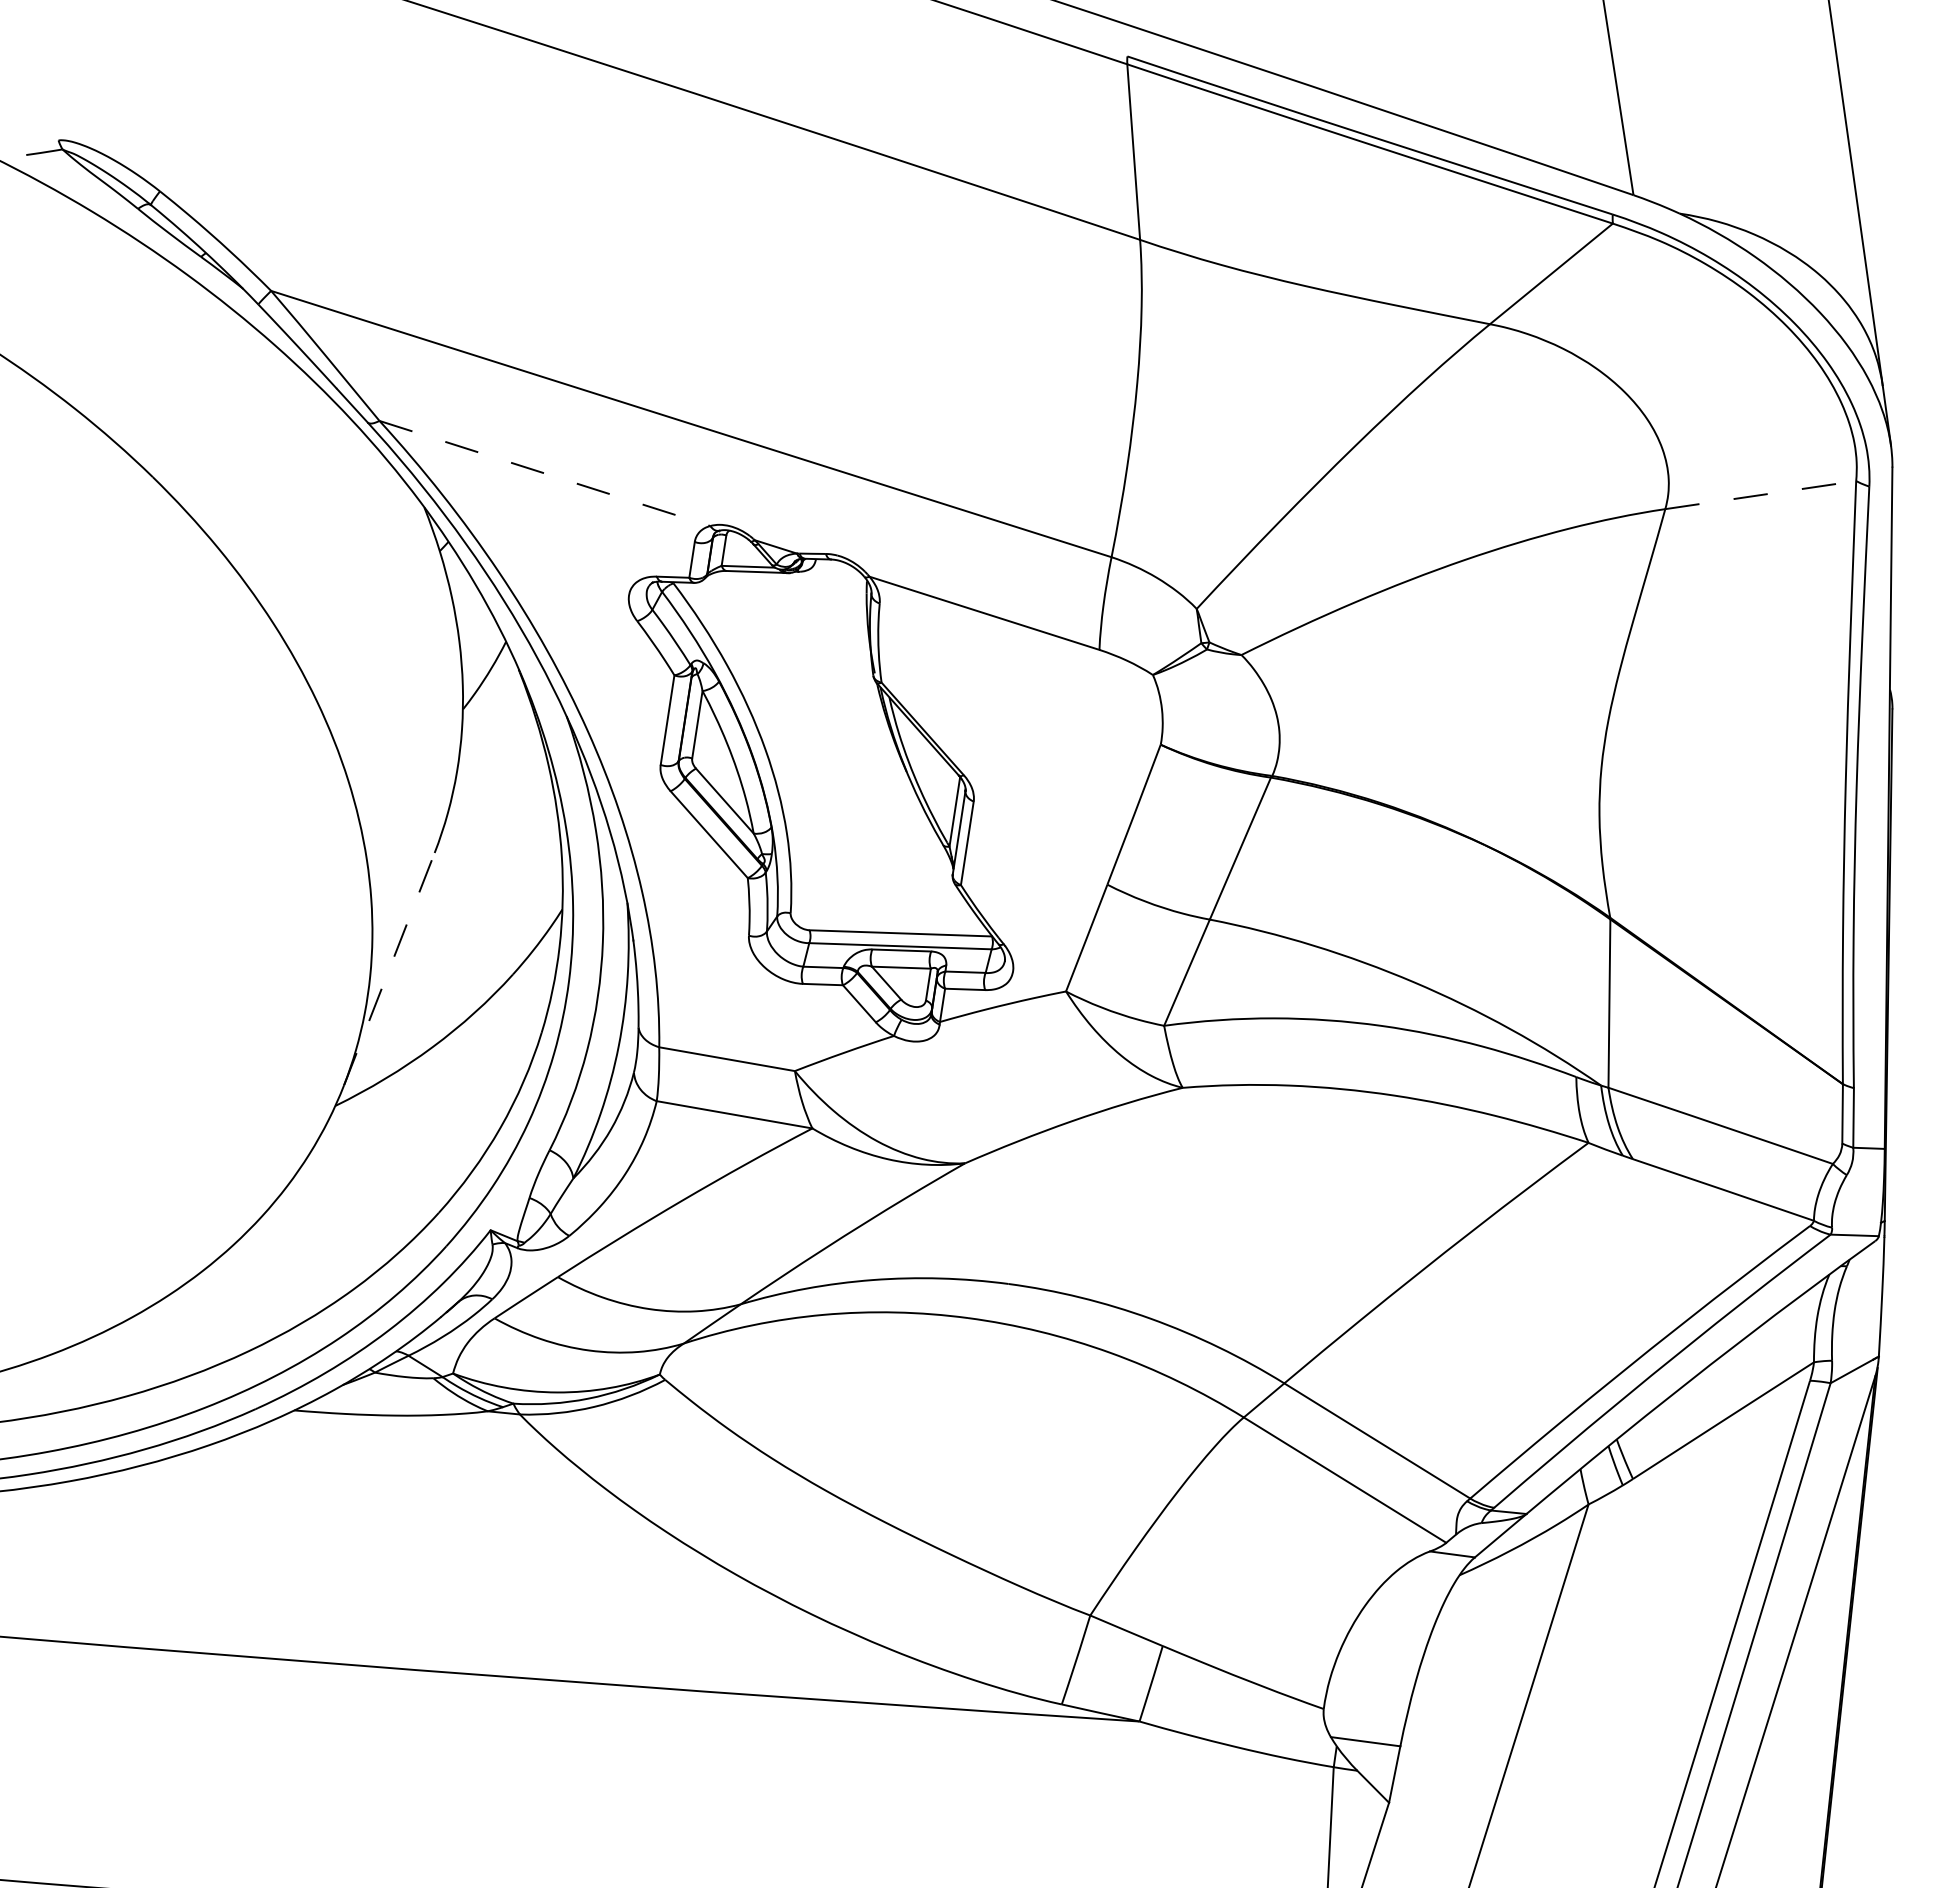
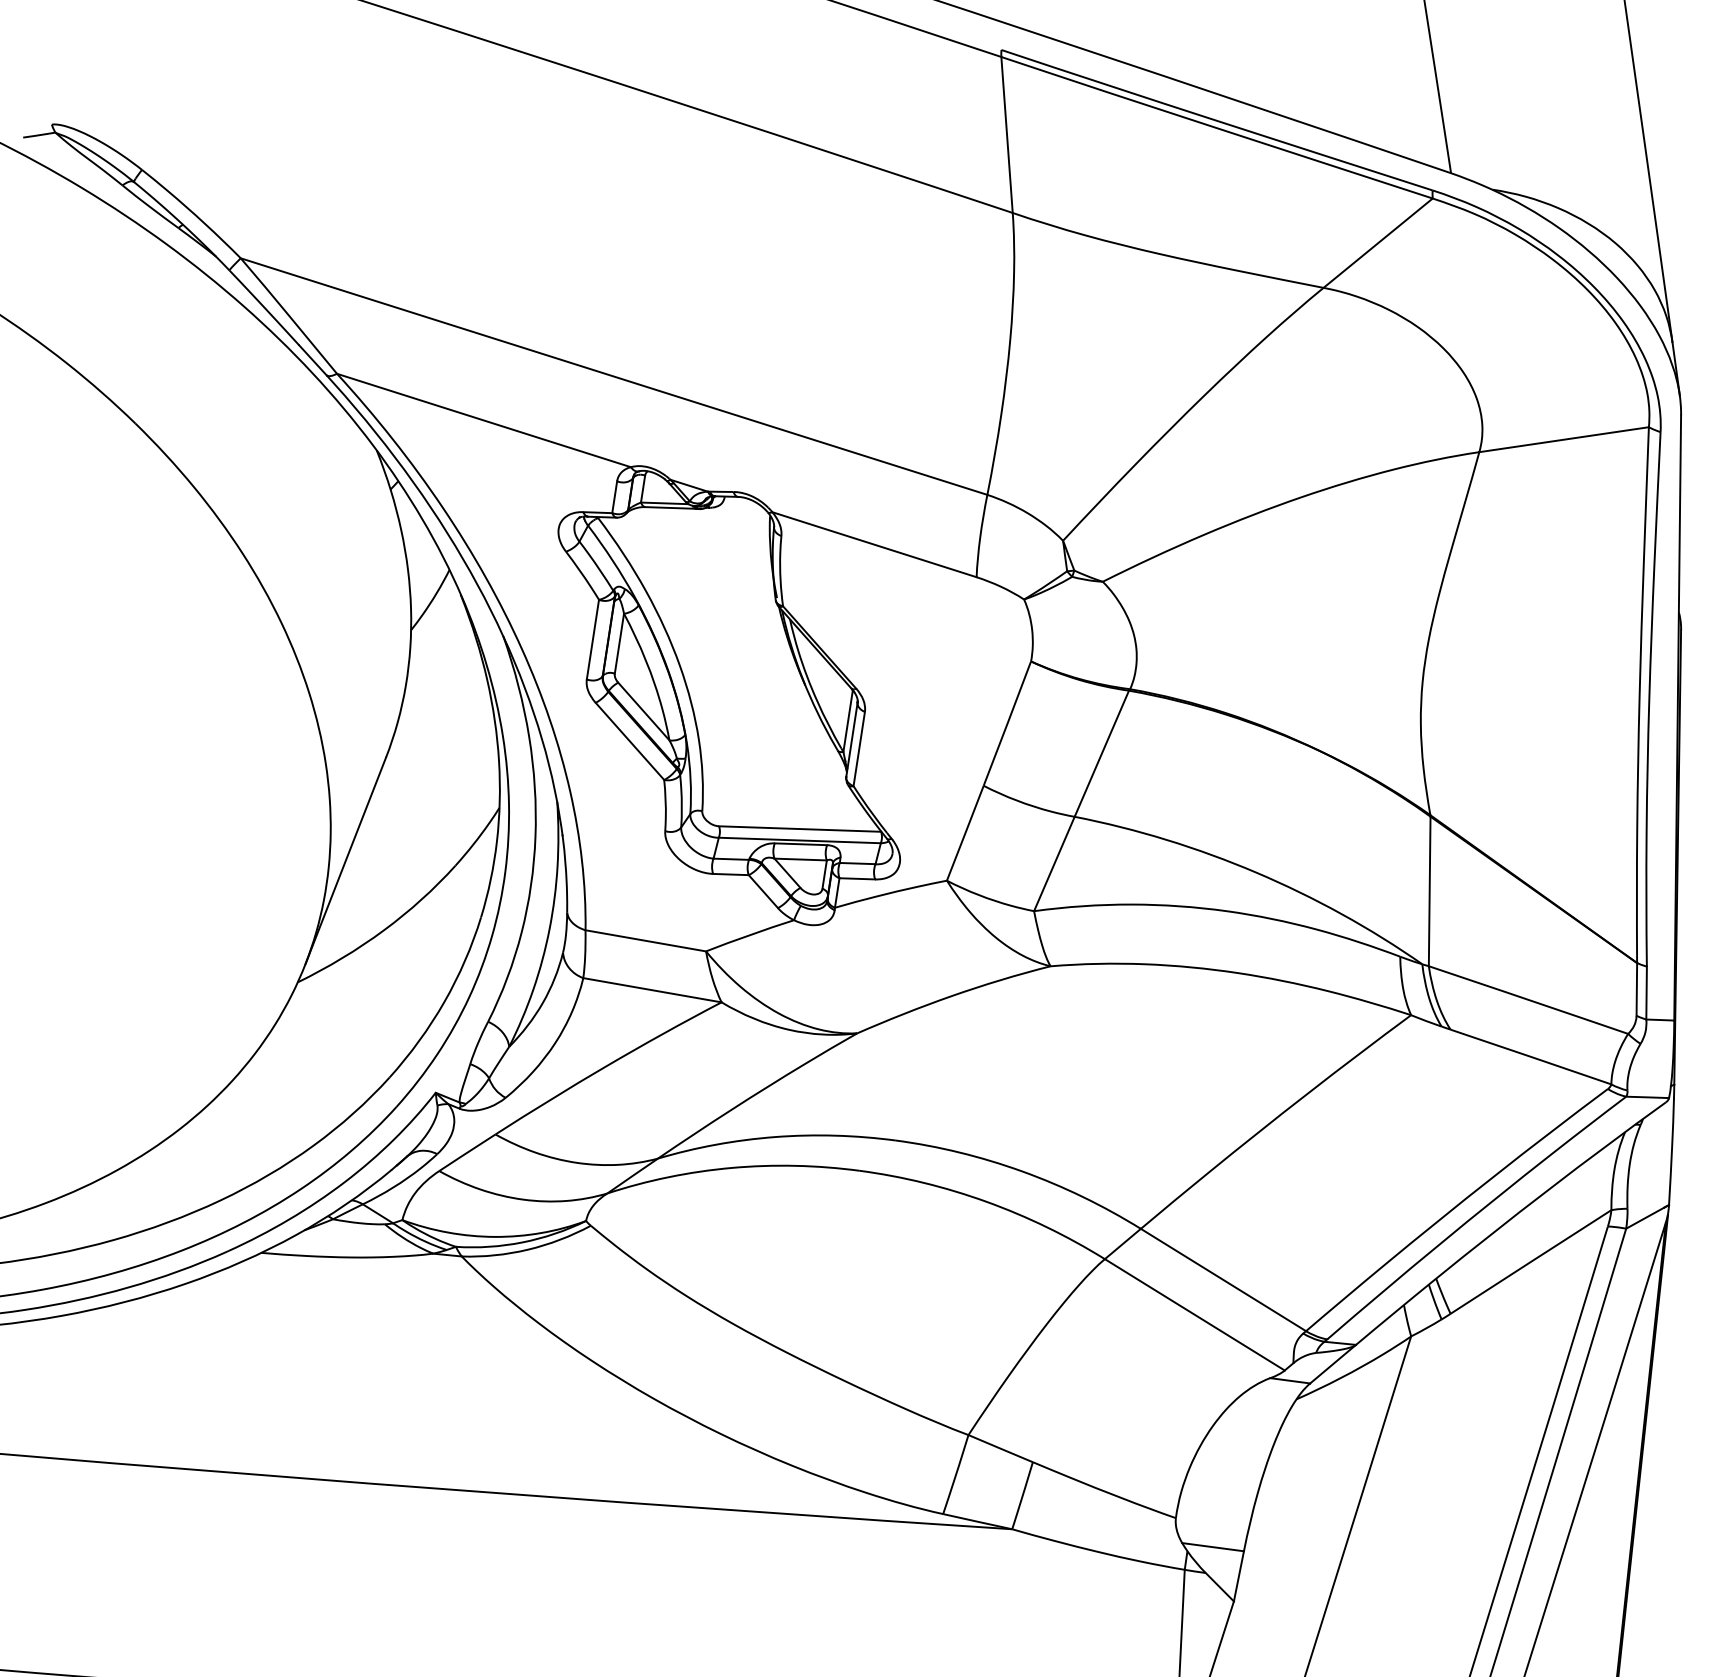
line: (544, 473) -> (483, 420), dashed -> solid
line: (1761, 495) -> (1564, 440), dashed -> solid
line: (389, 969) -> (345, 861), dashed -> solid

